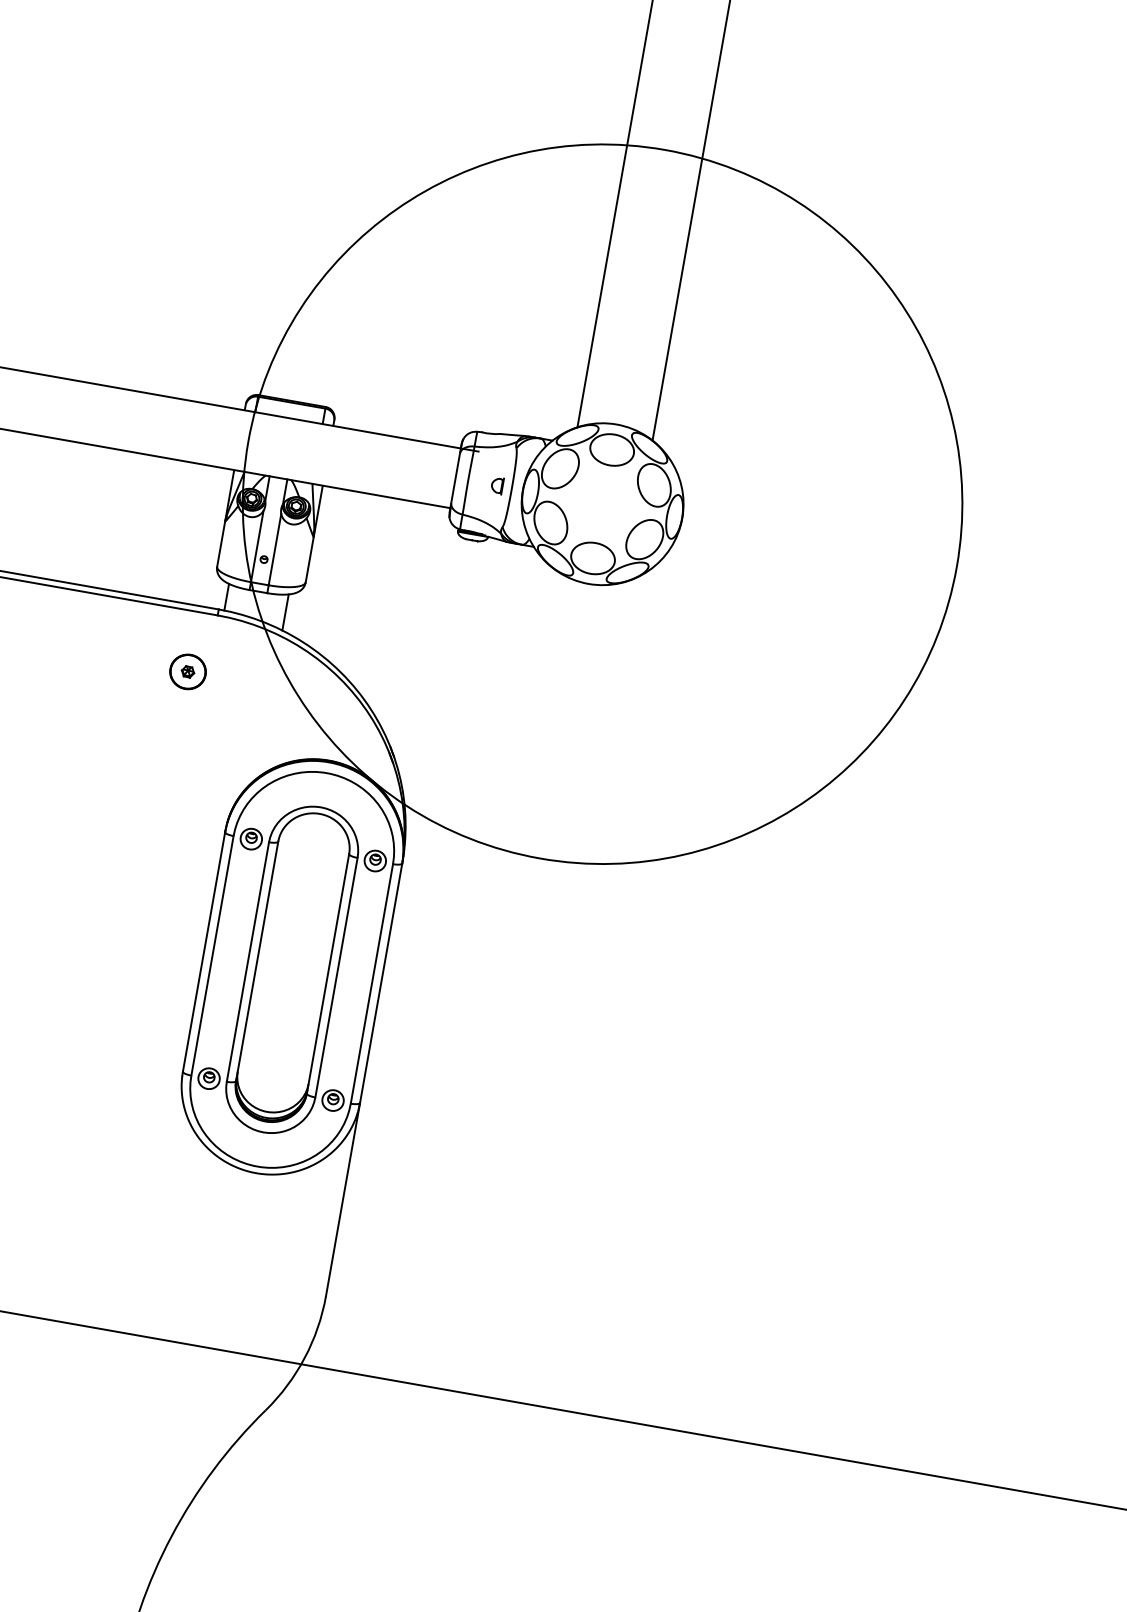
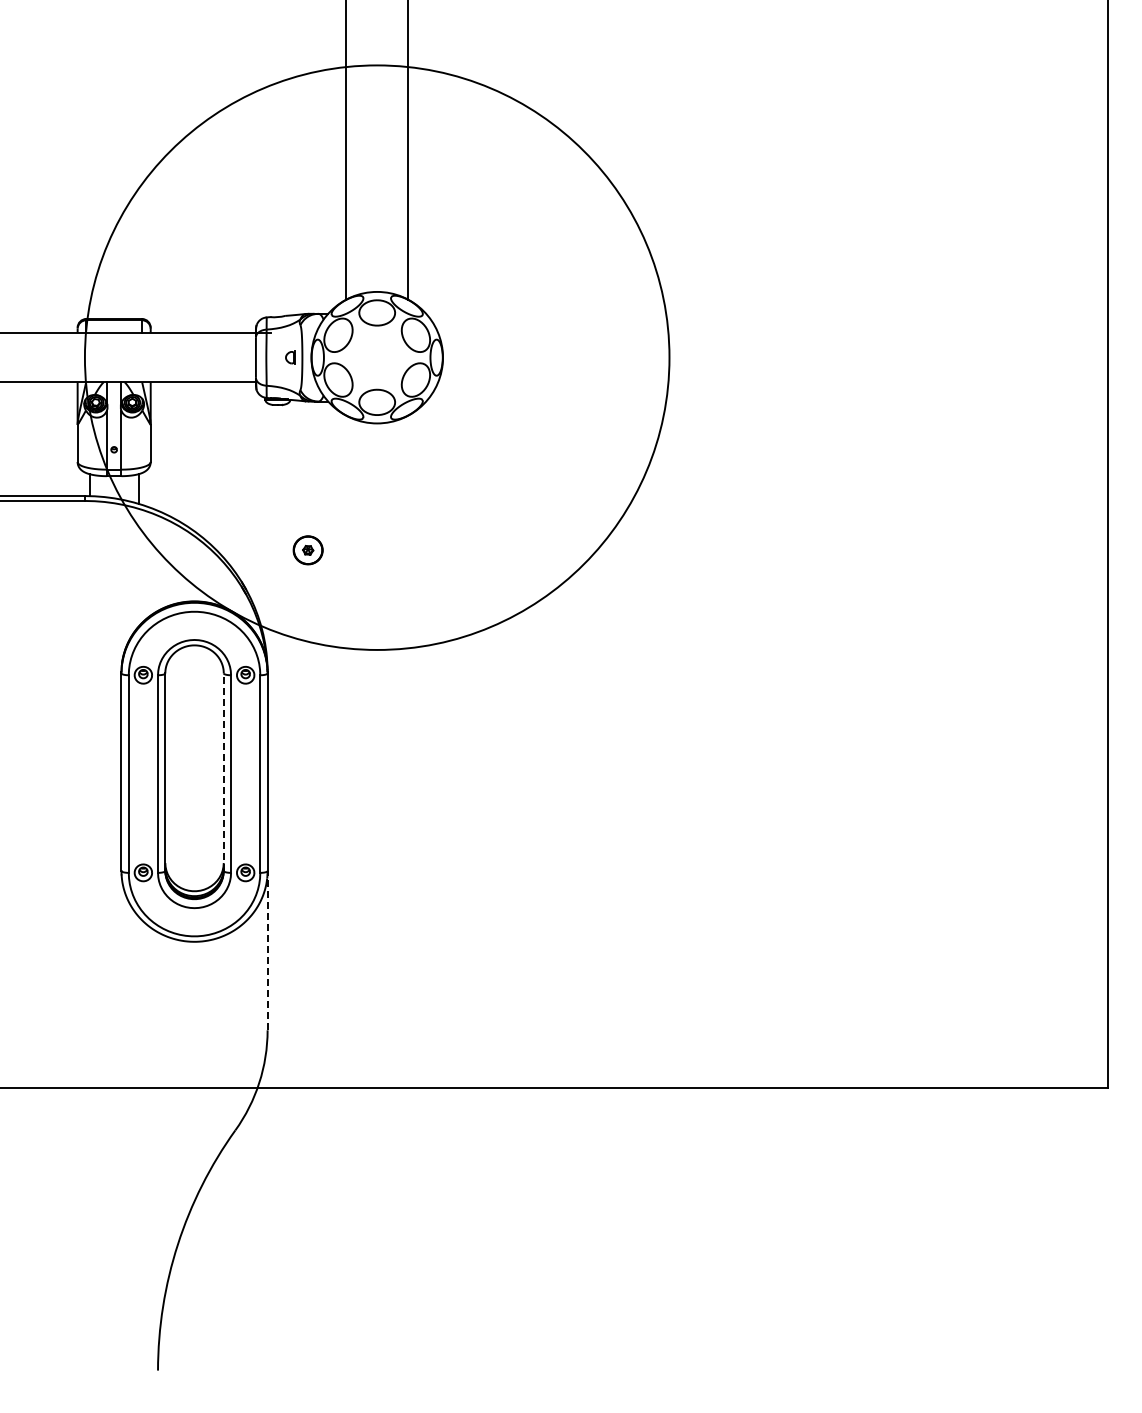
part: (187, 671) -> (307, 550), moved
line: (327, 974) -> (223, 772), solid -> dashed
line: (342, 1199) -> (267, 950), solid -> dashed

